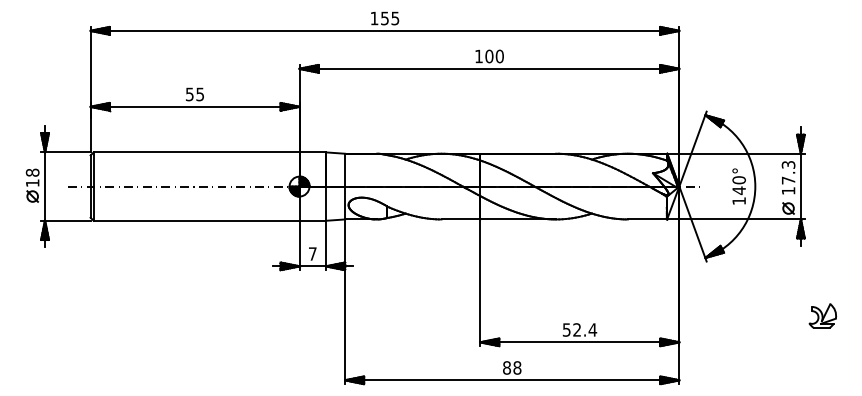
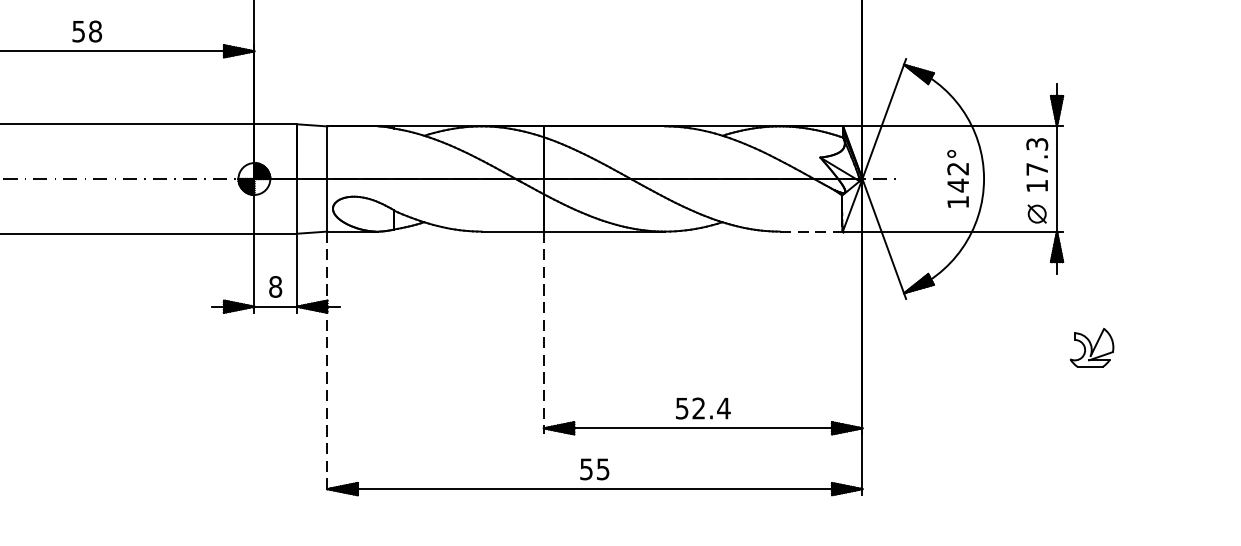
text: (200, 94) -> (95, 31), 55 -> 58
text: (738, 180) -> (957, 169), 140° -> 142°
line: (647, 219) -> (811, 231), solid -> dashed
text: (312, 253) -> (275, 286), 7 -> 8
line: (480, 283) -> (544, 334), solid -> dashed
line: (345, 302) -> (327, 364), solid -> dashed
part: (822, 315) -> (1091, 346), moved
text: (512, 367) -> (595, 468), 88 -> 55

